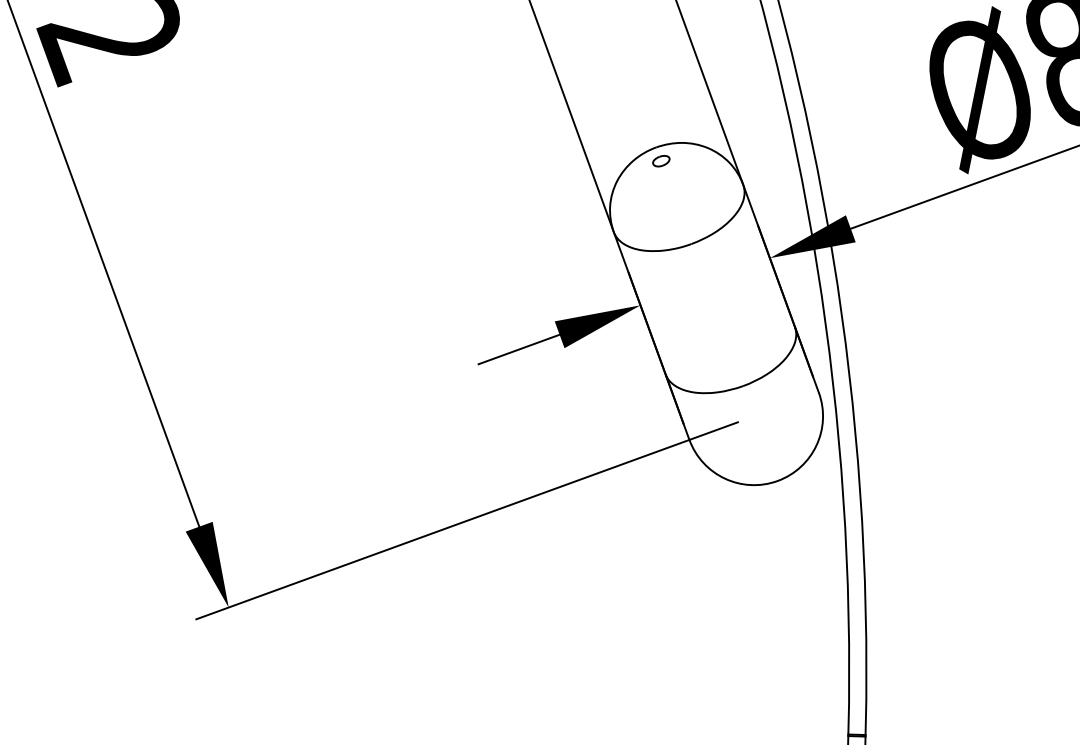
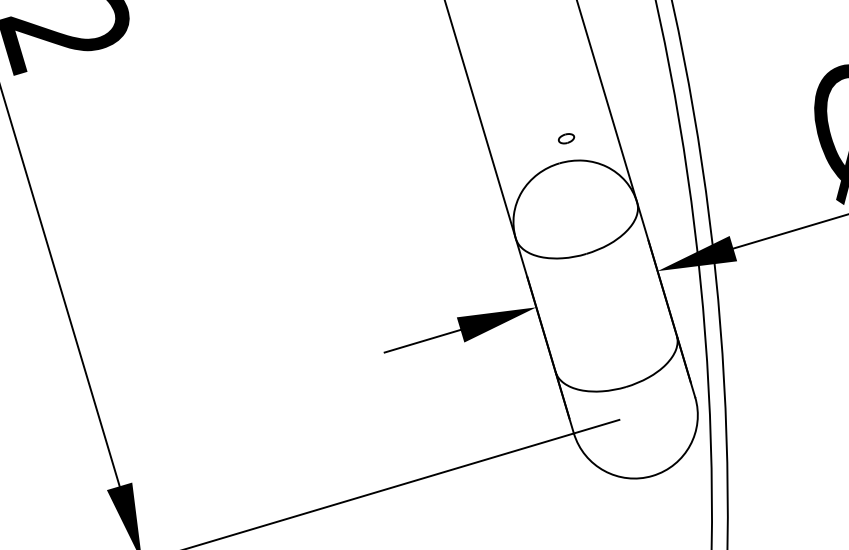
part: (661, 161) -> (566, 139), moved

